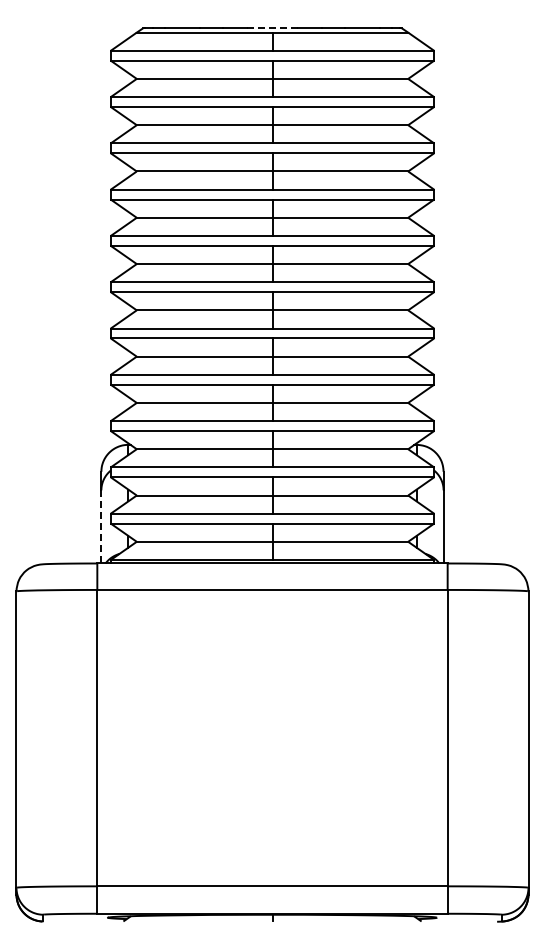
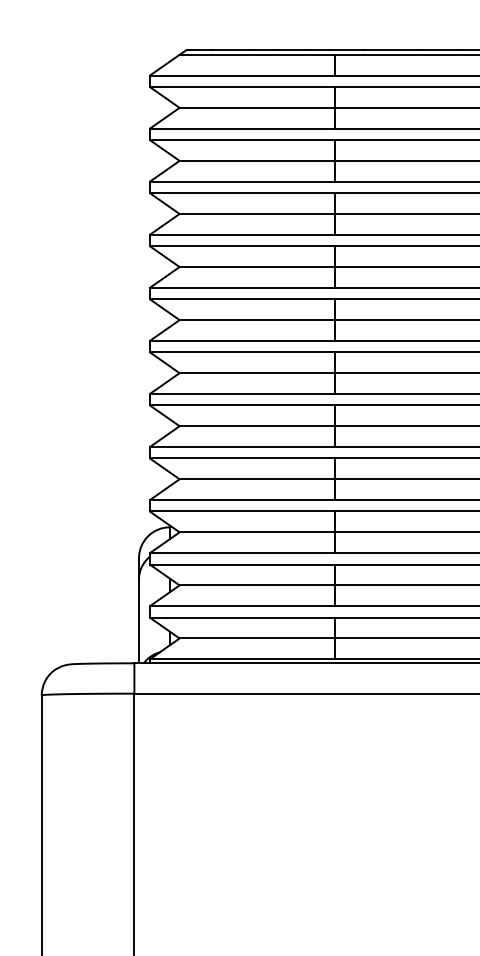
line: (272, 28) -> (335, 50), dashed -> solid
line: (101, 526) -> (139, 620), dashed -> solid

